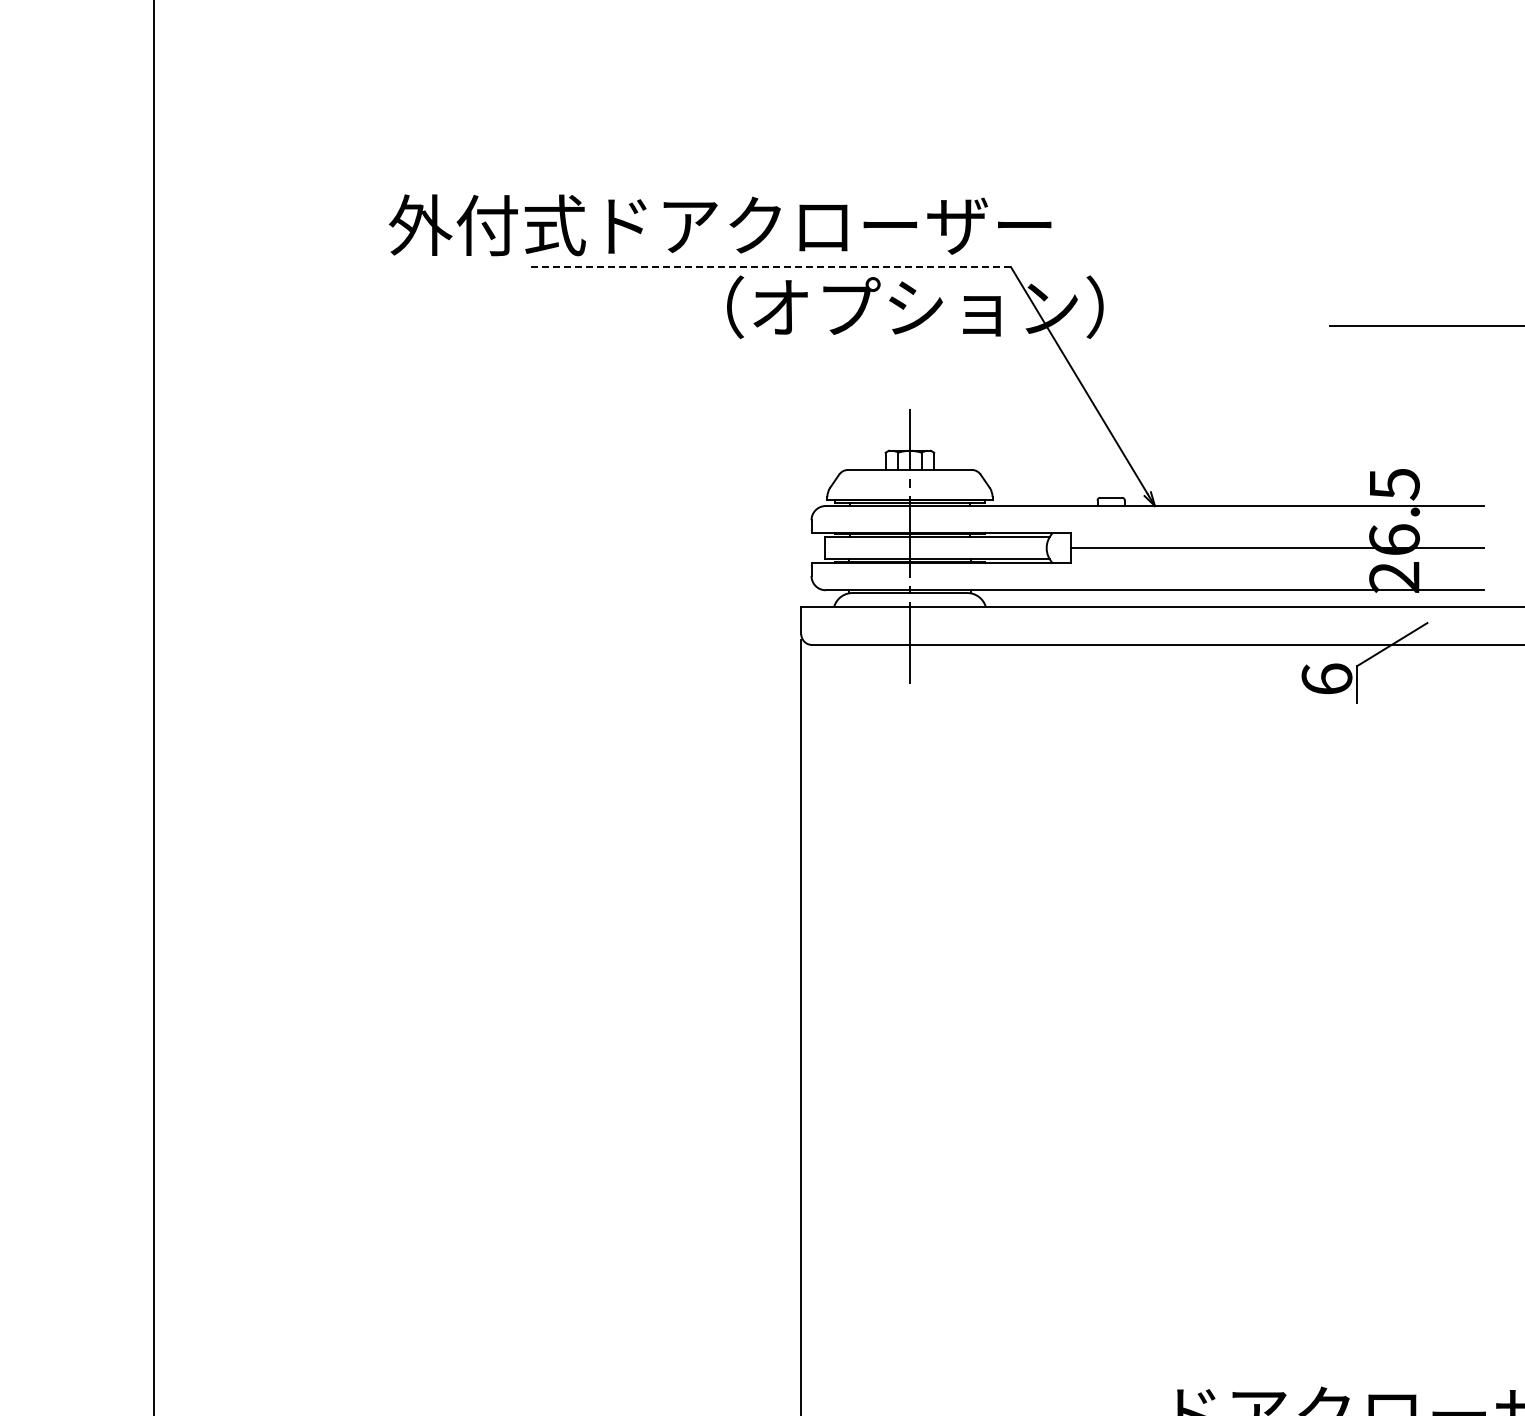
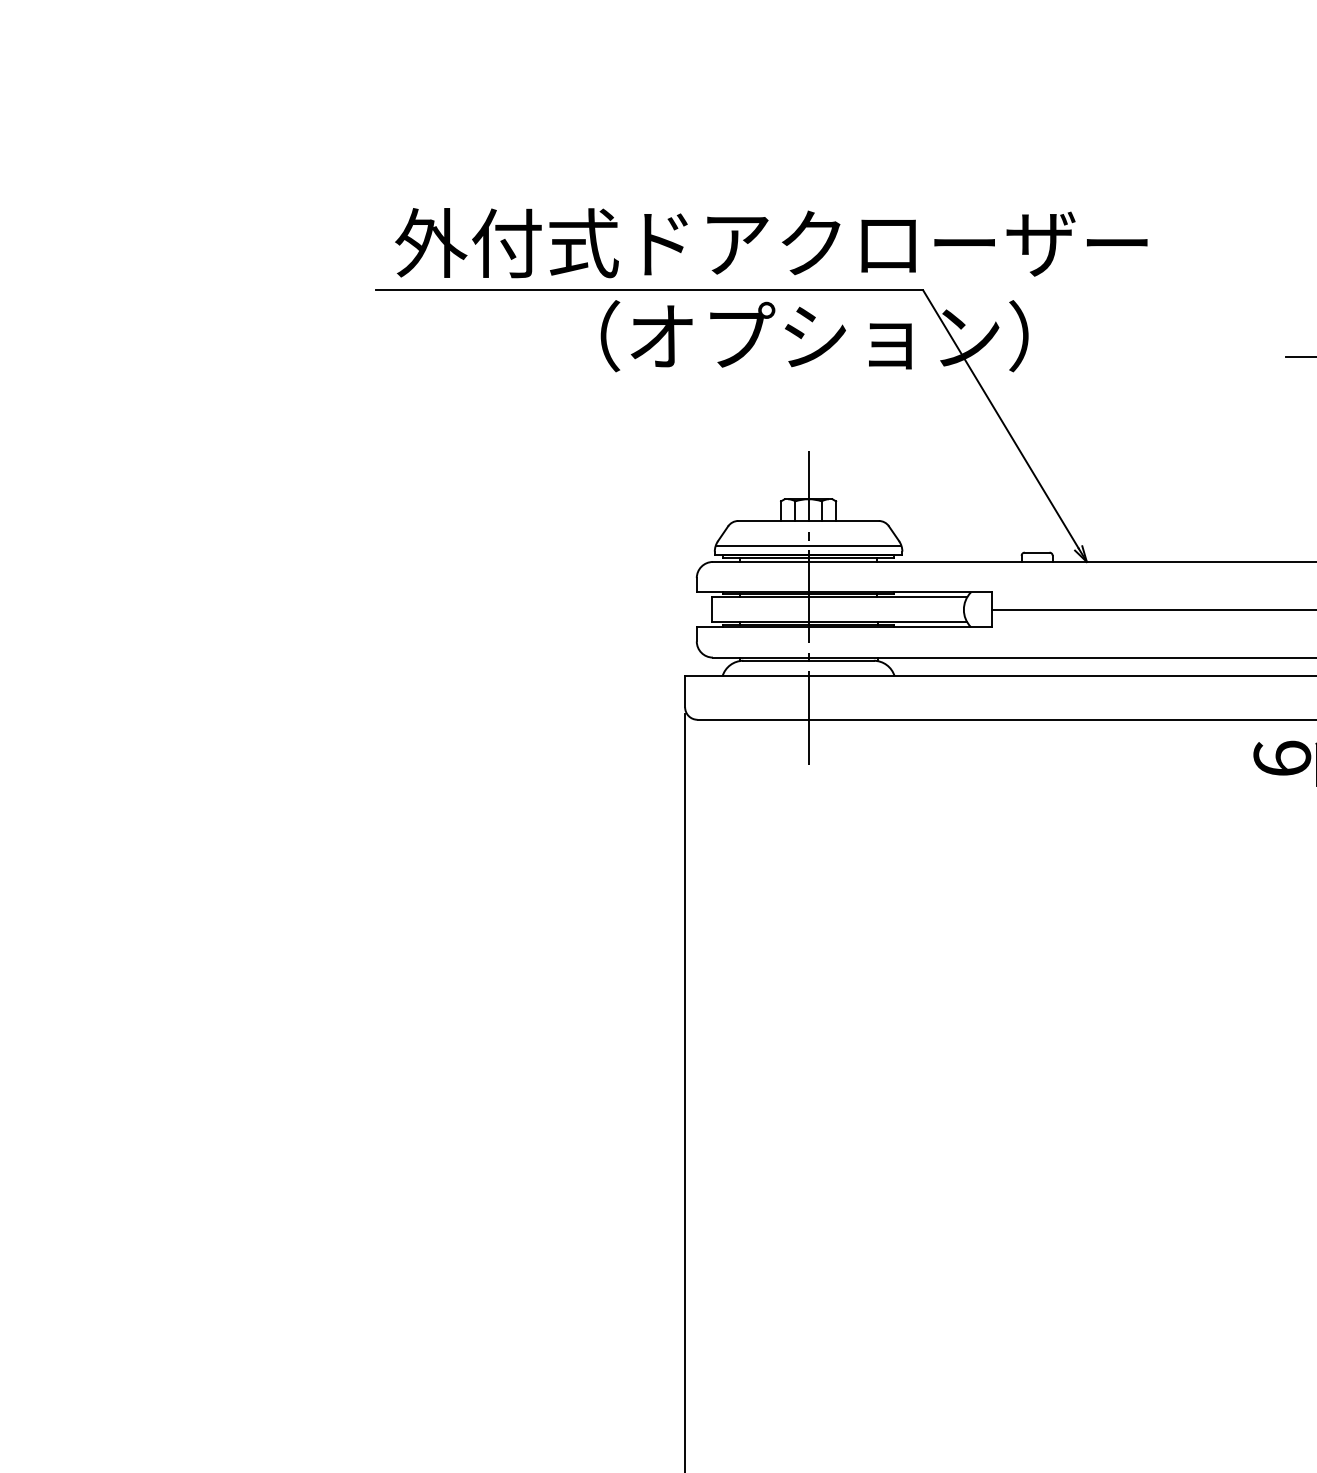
text: (719, 225) -> (770, 243), moved
line: (770, 267) -> (650, 291), dashed -> solid
line: (909, 491) -> (808, 545), added

